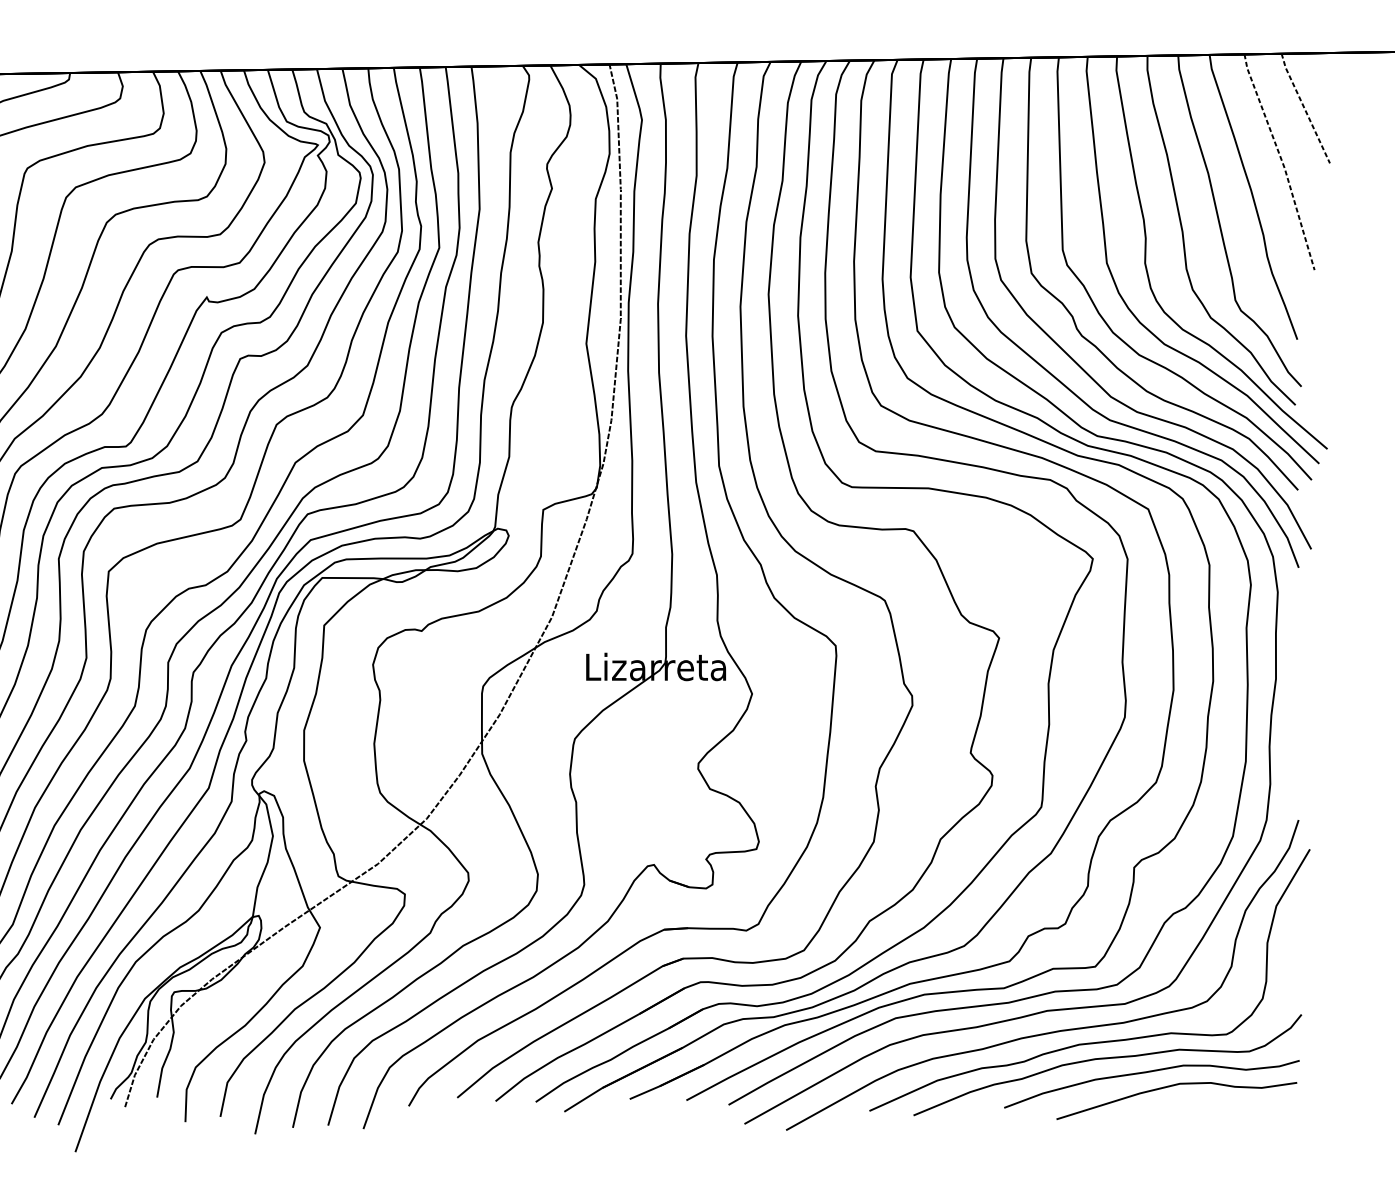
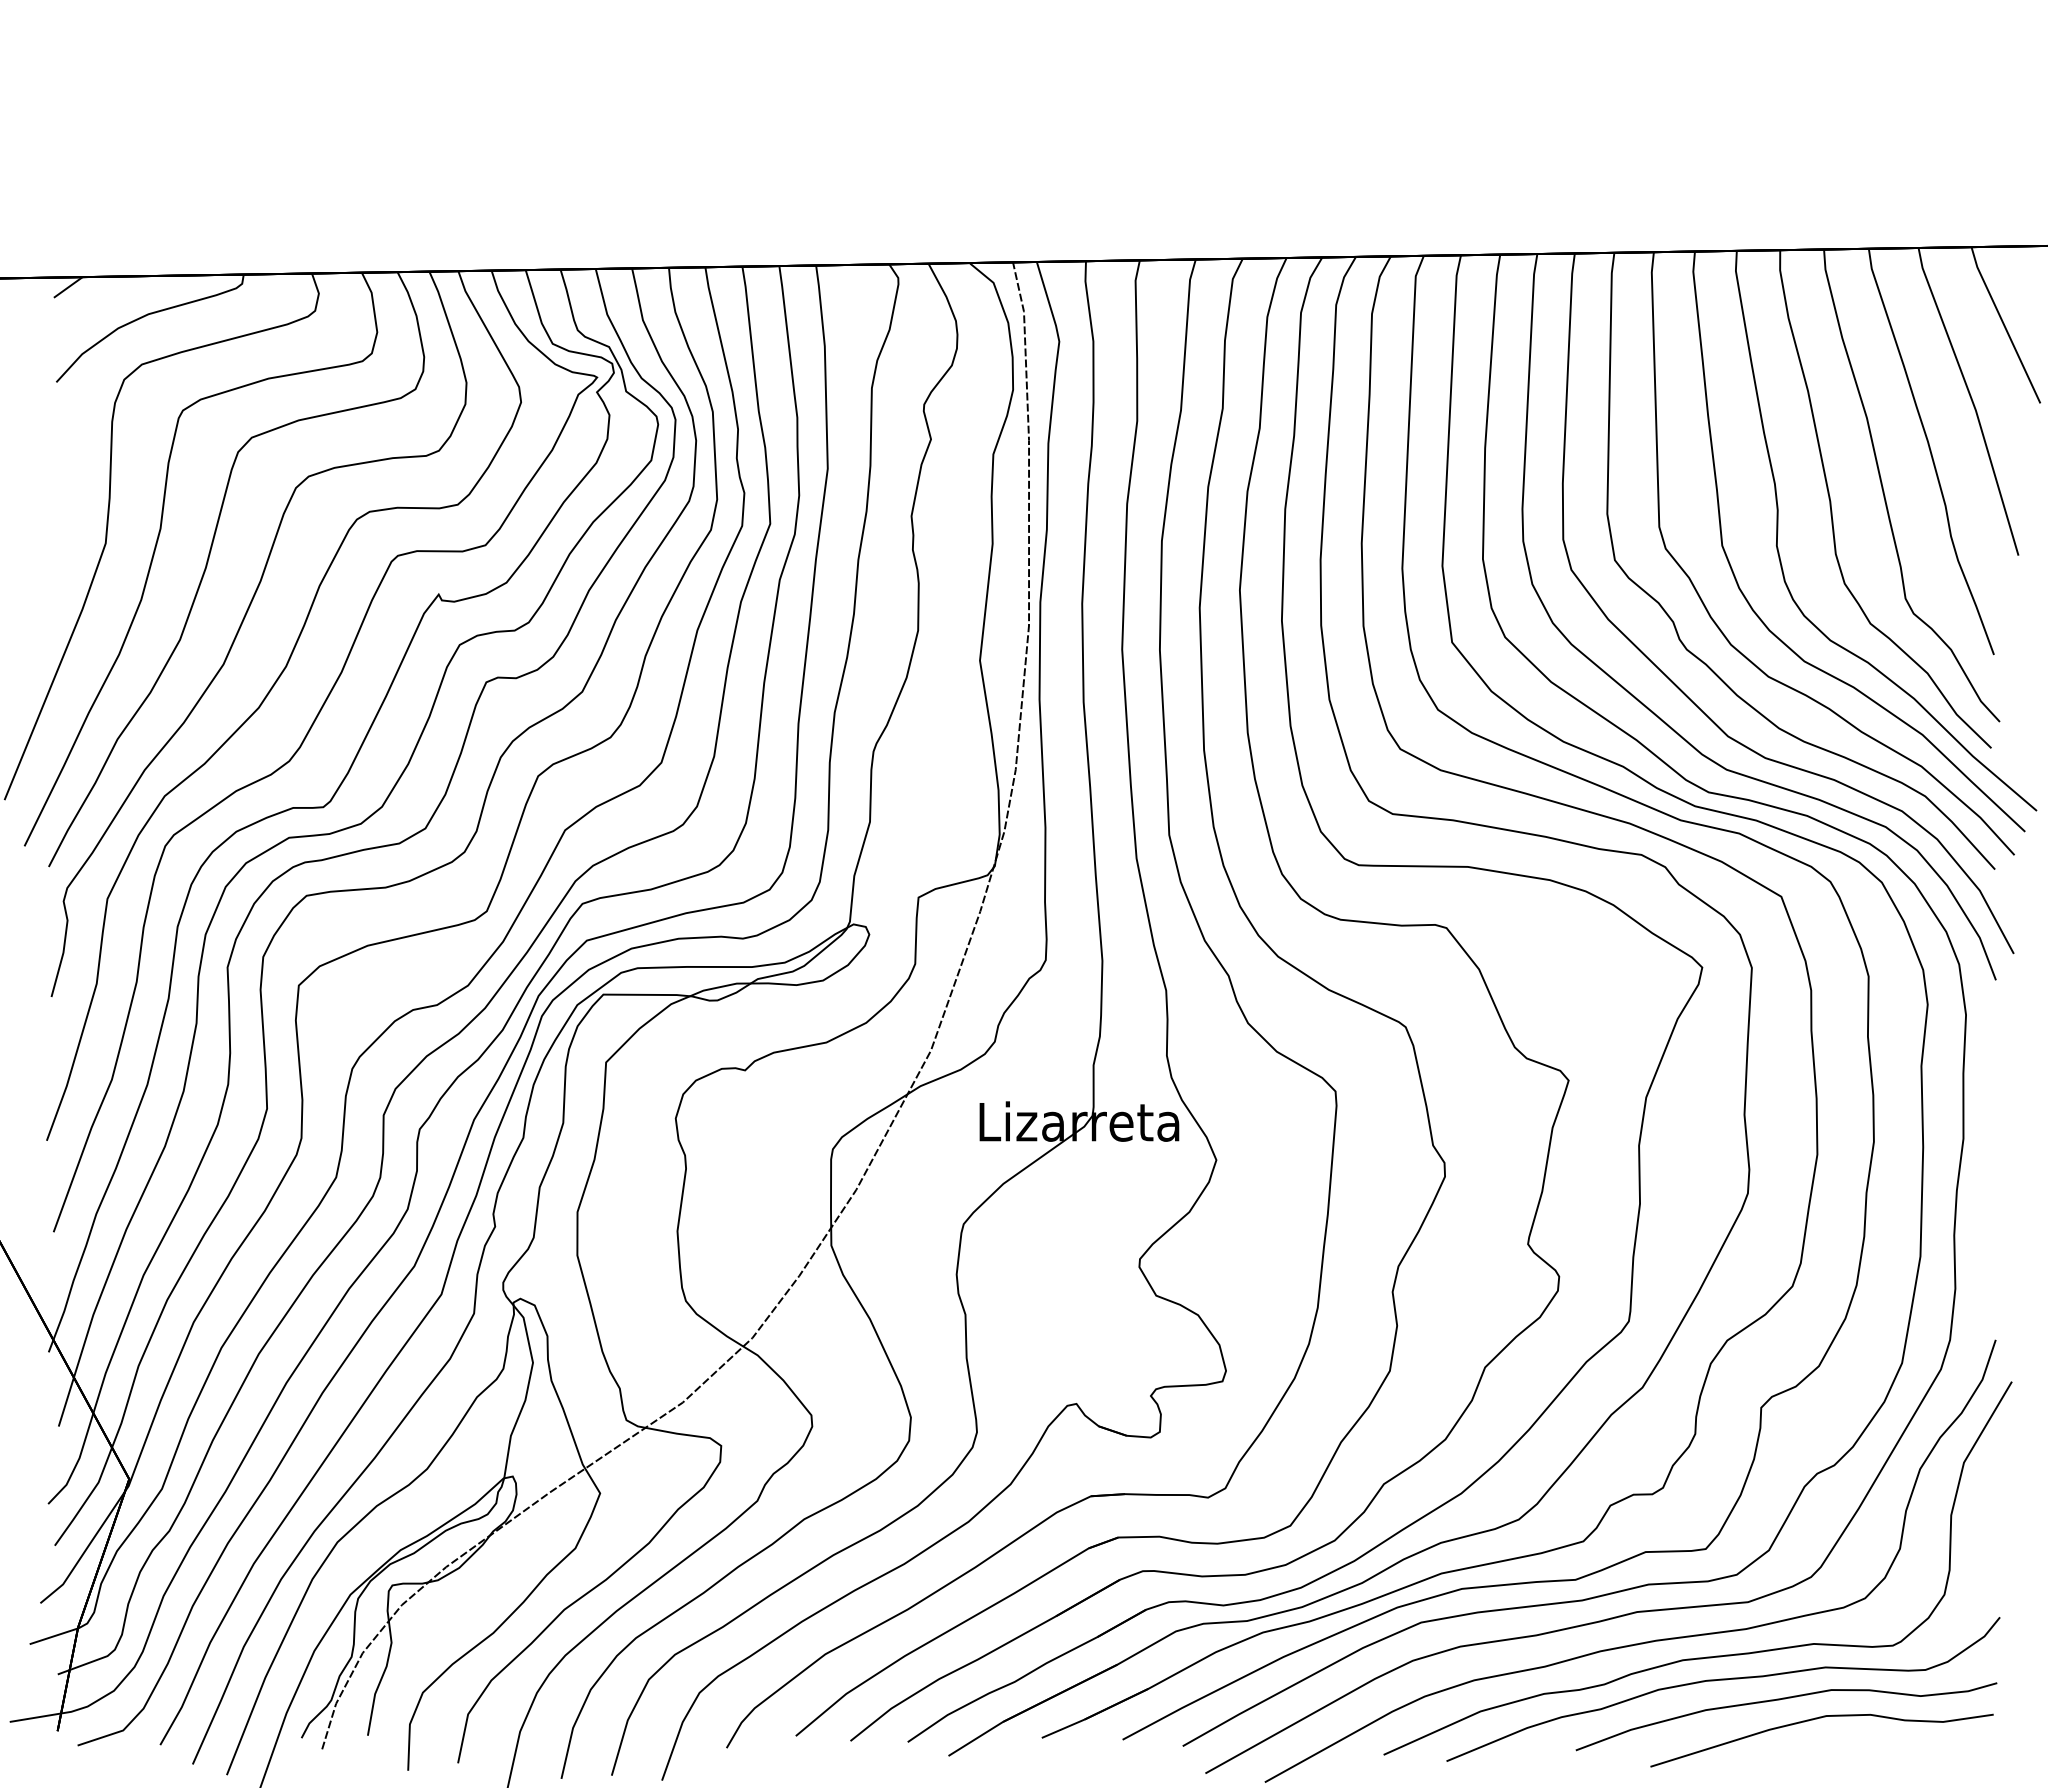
line: (1304, 108) -> (2004, 325), dashed -> solid
line: (1282, 161) -> (1972, 400), dashed -> solid

